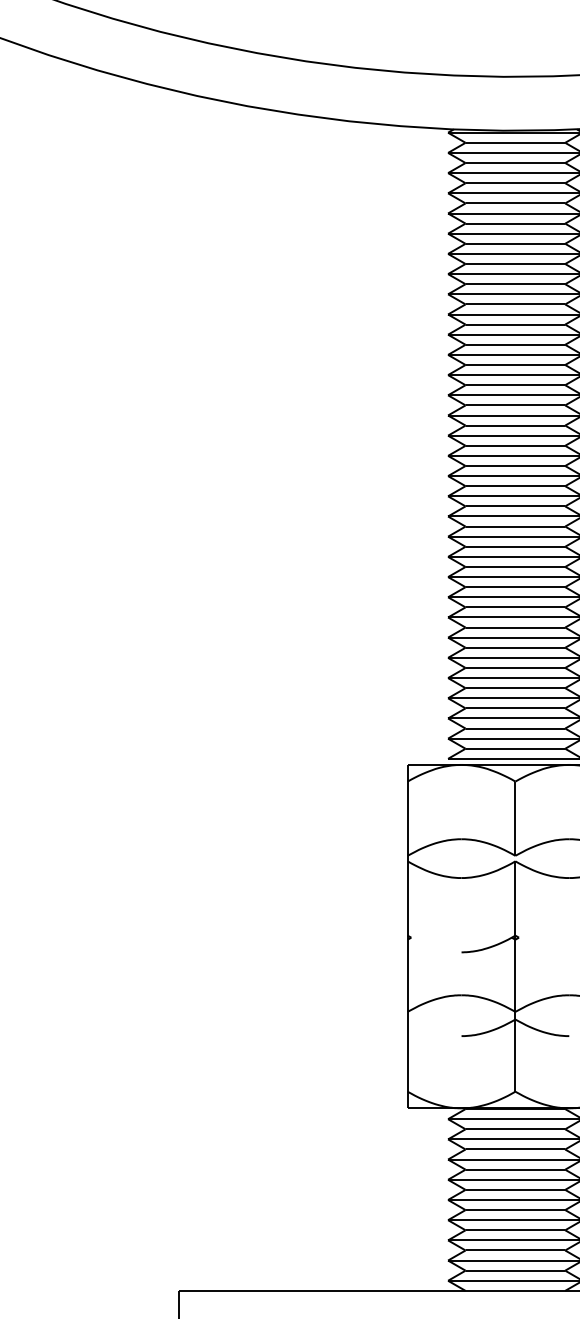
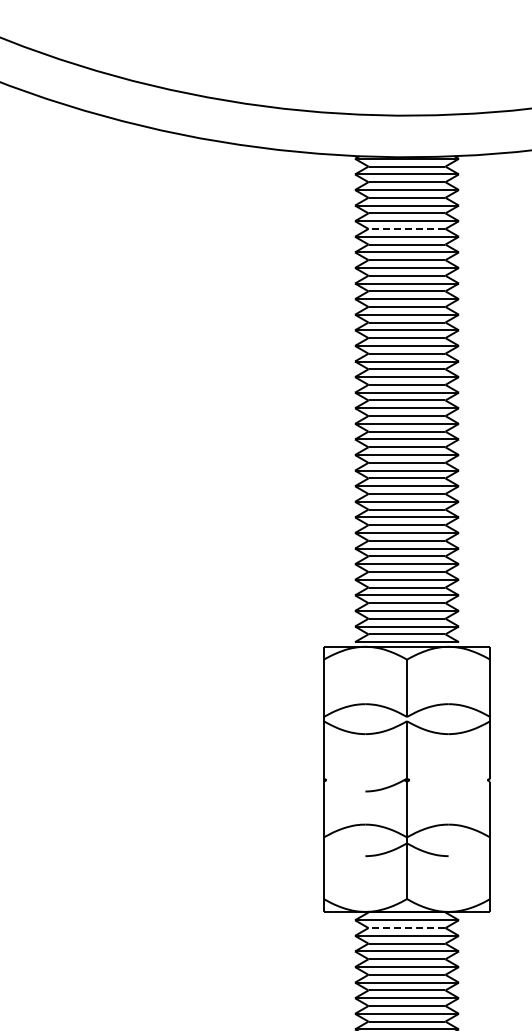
line: (514, 222) -> (406, 228), solid -> dashed
line: (514, 1129) -> (406, 928), solid -> dashed

